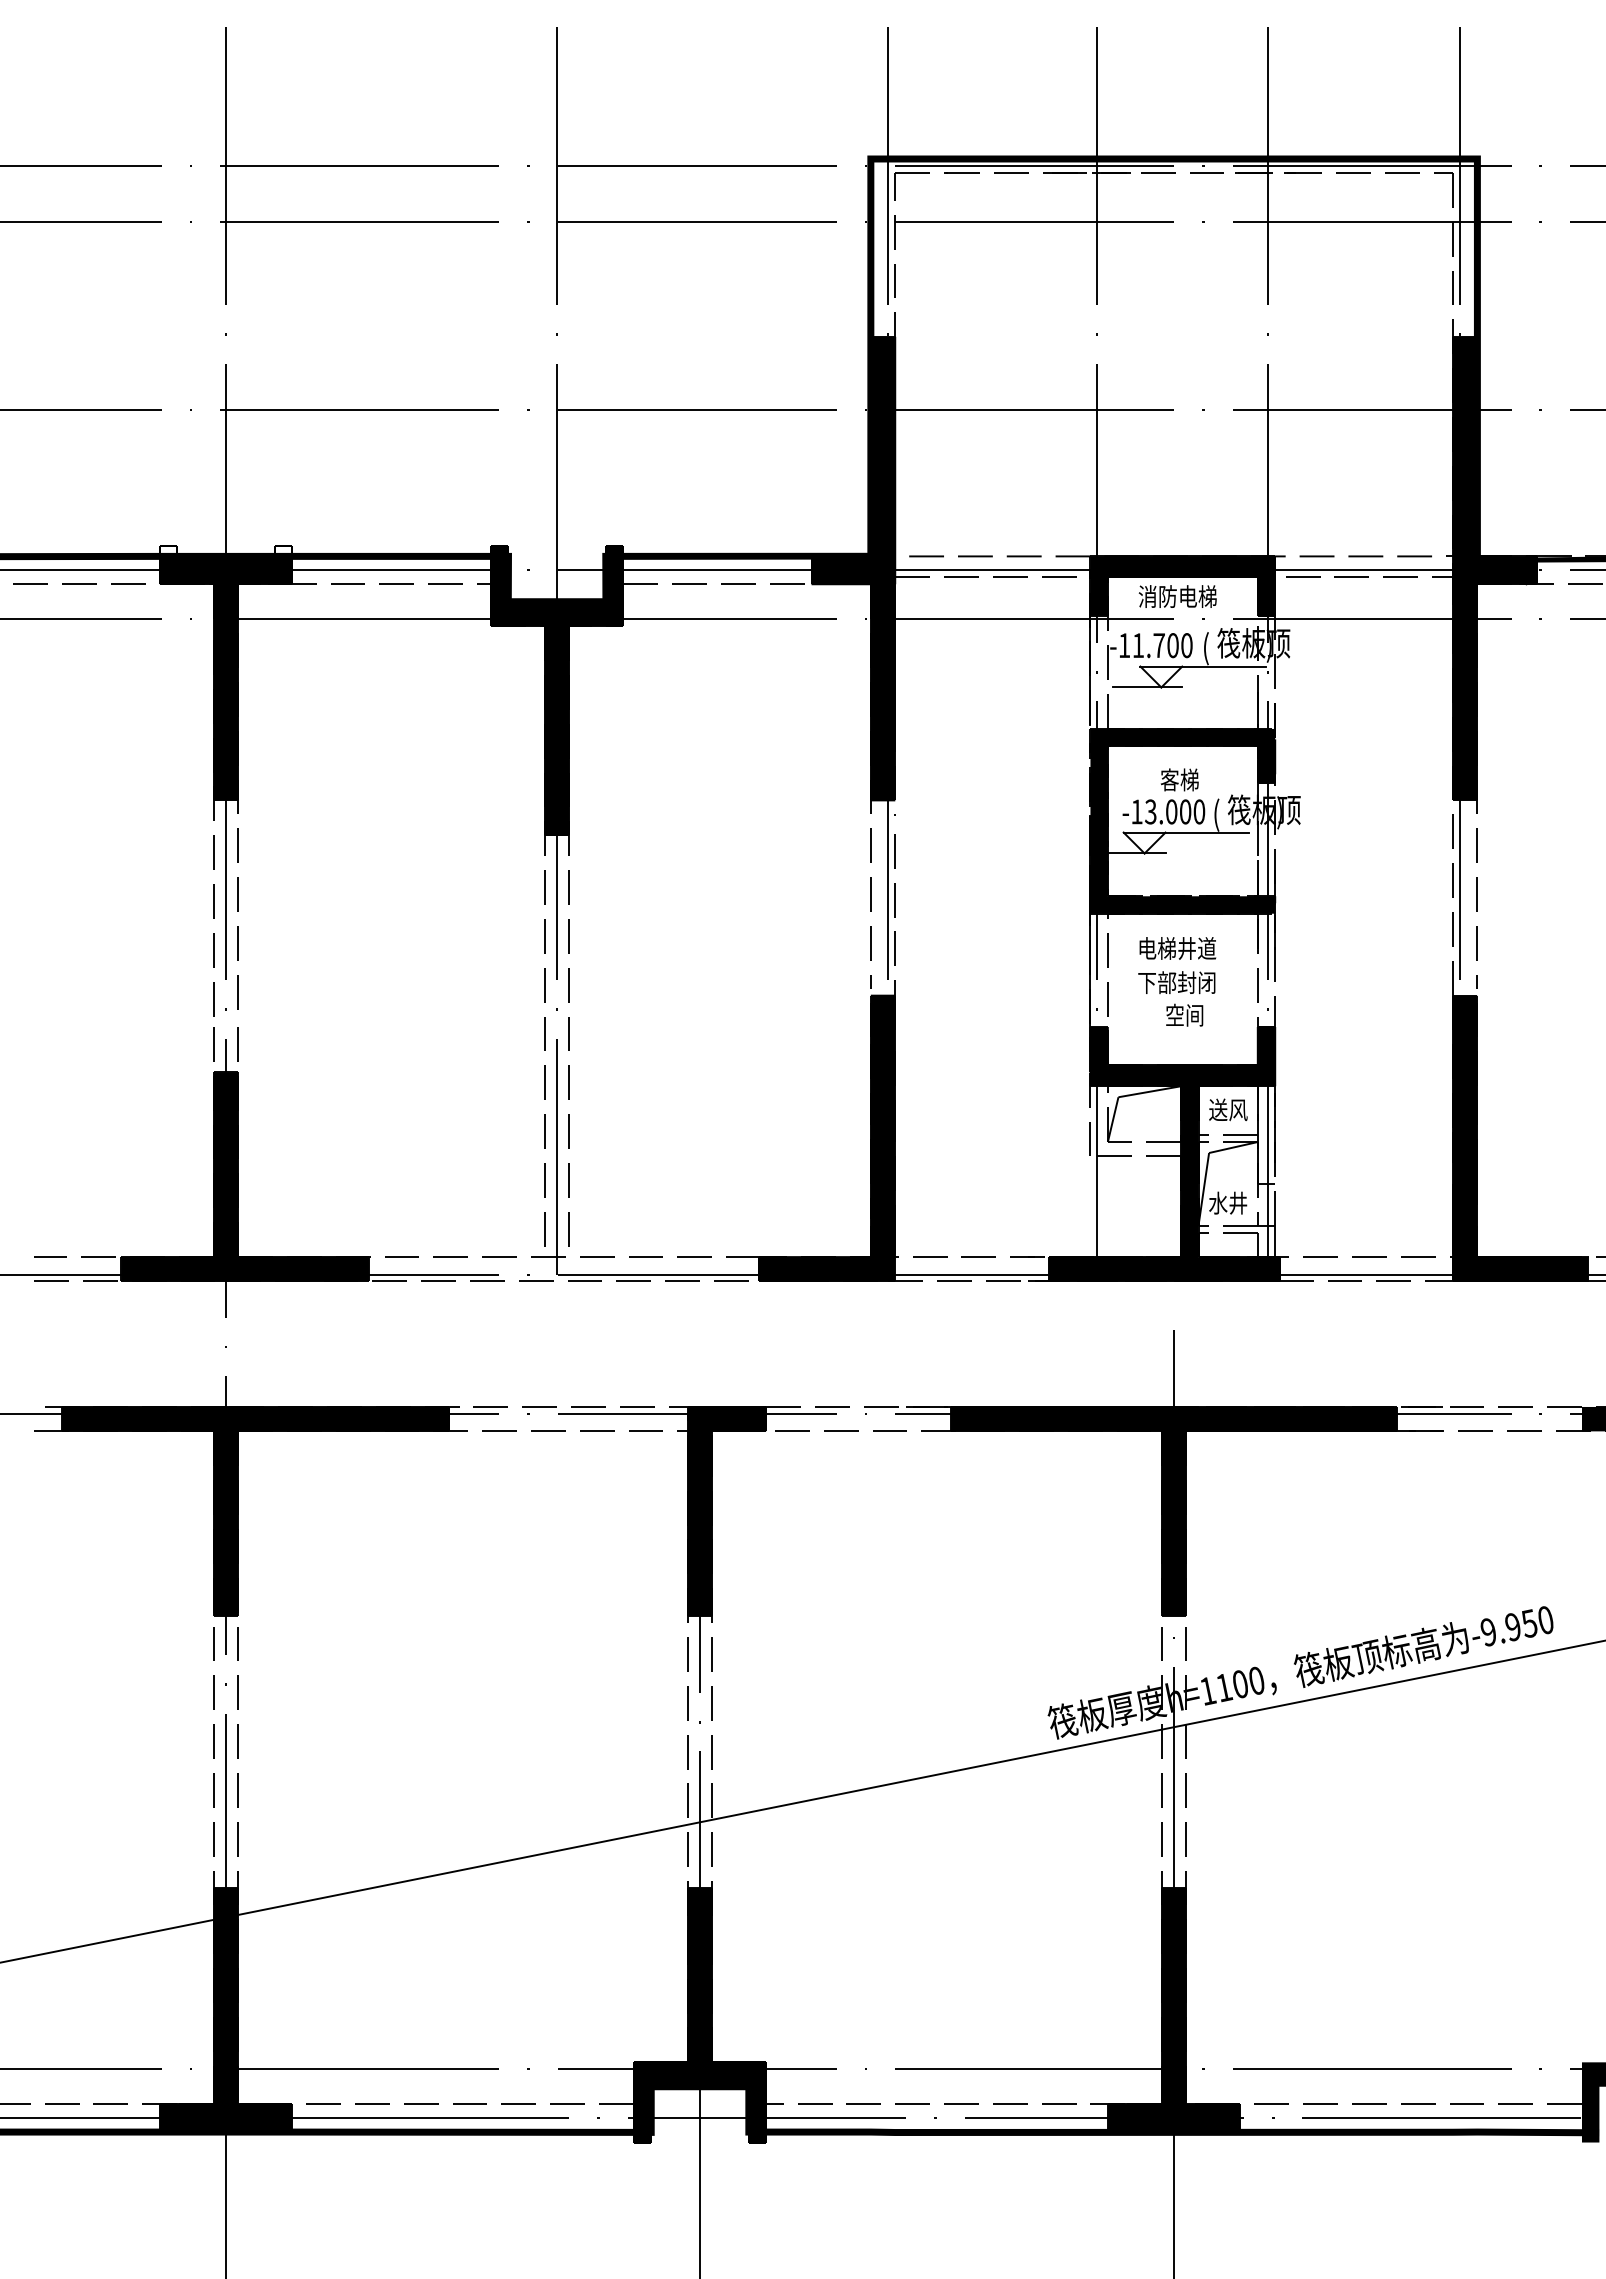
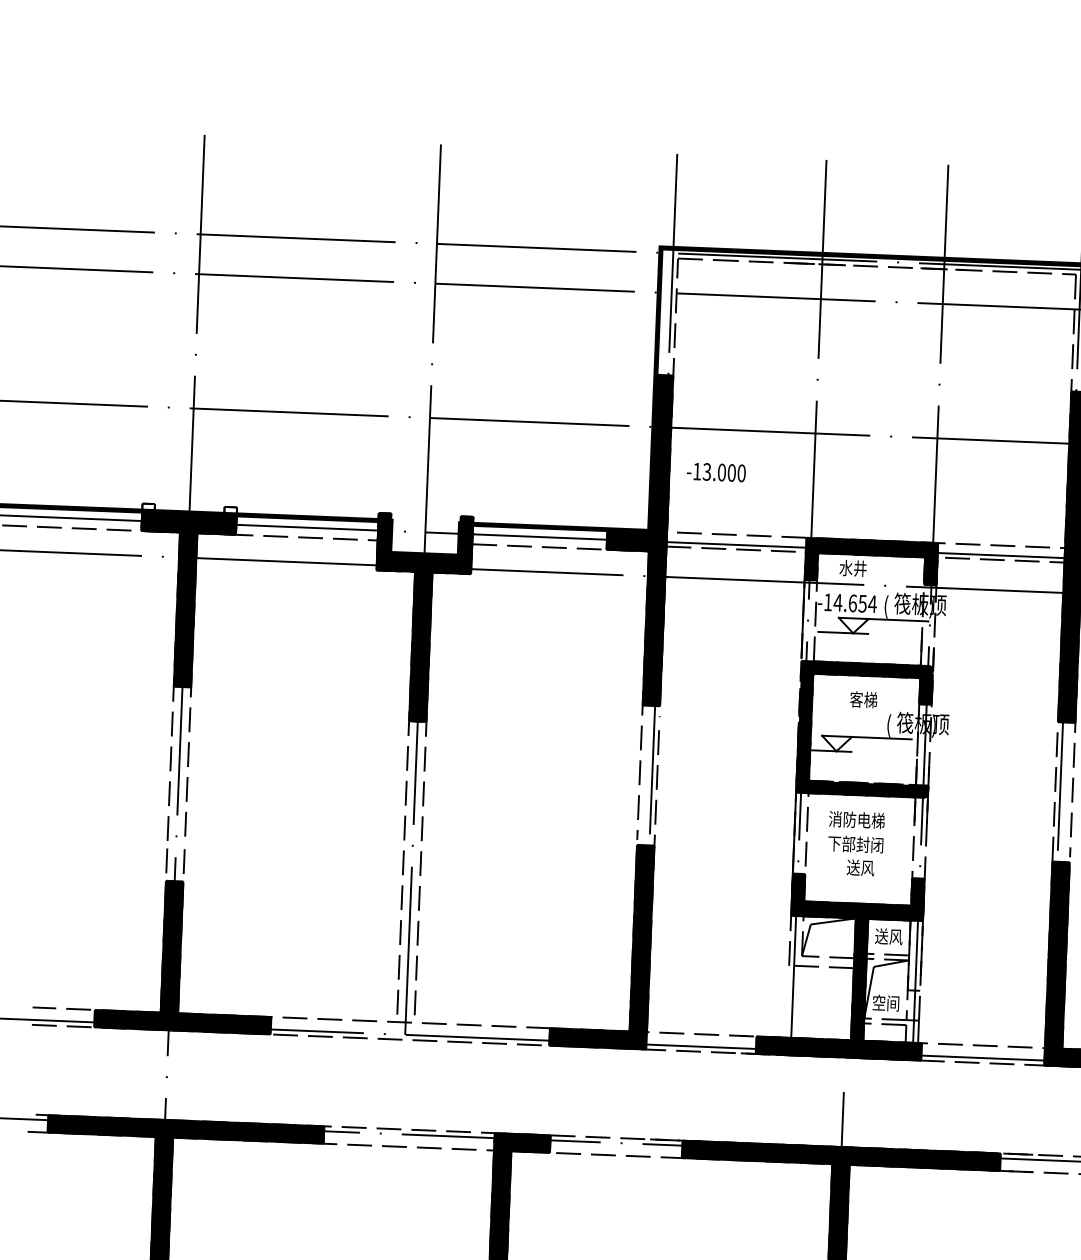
text: (1177, 596) -> (867, 568), 消防电梯 -> 水井
text: (1162, 645) -> (855, 603), -11.700 -> -14.654
text: (1163, 811) -> (716, 472), moved
text: (1177, 948) -> (857, 820), 电梯井道 -> 消防电梯
text: (1184, 1014) -> (860, 867), 空间 -> 送风
text: (1228, 1202) -> (886, 1002), 水井 -> 空间

